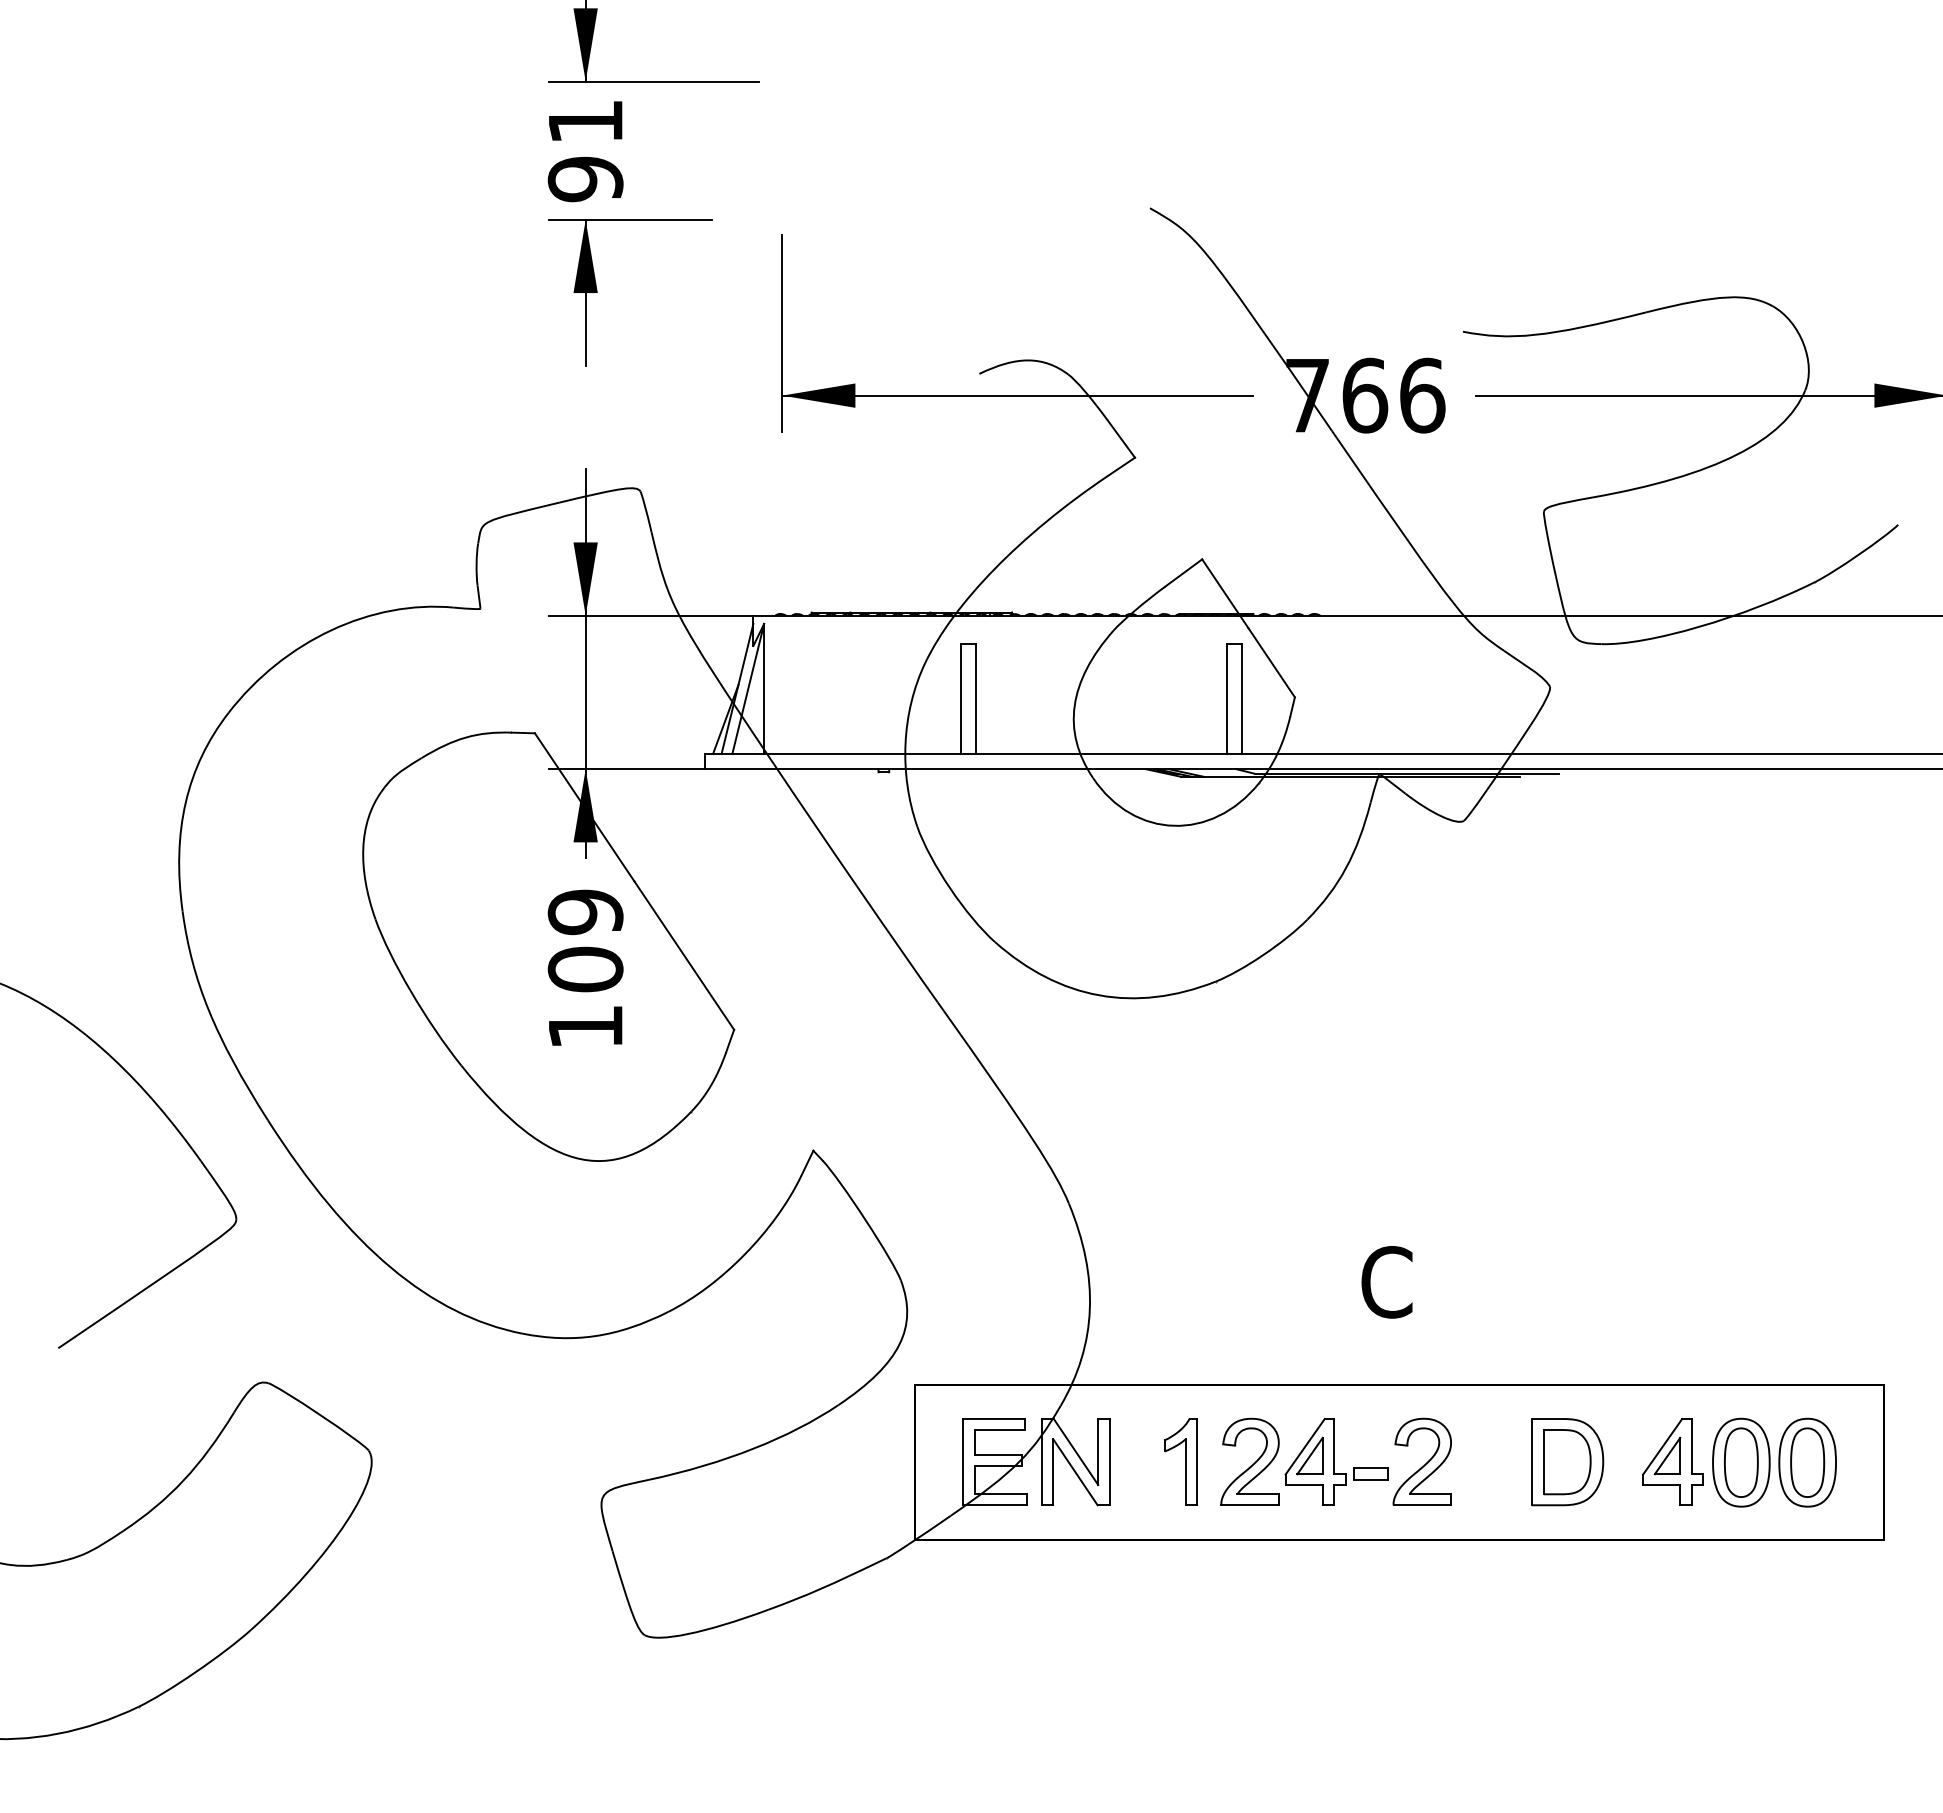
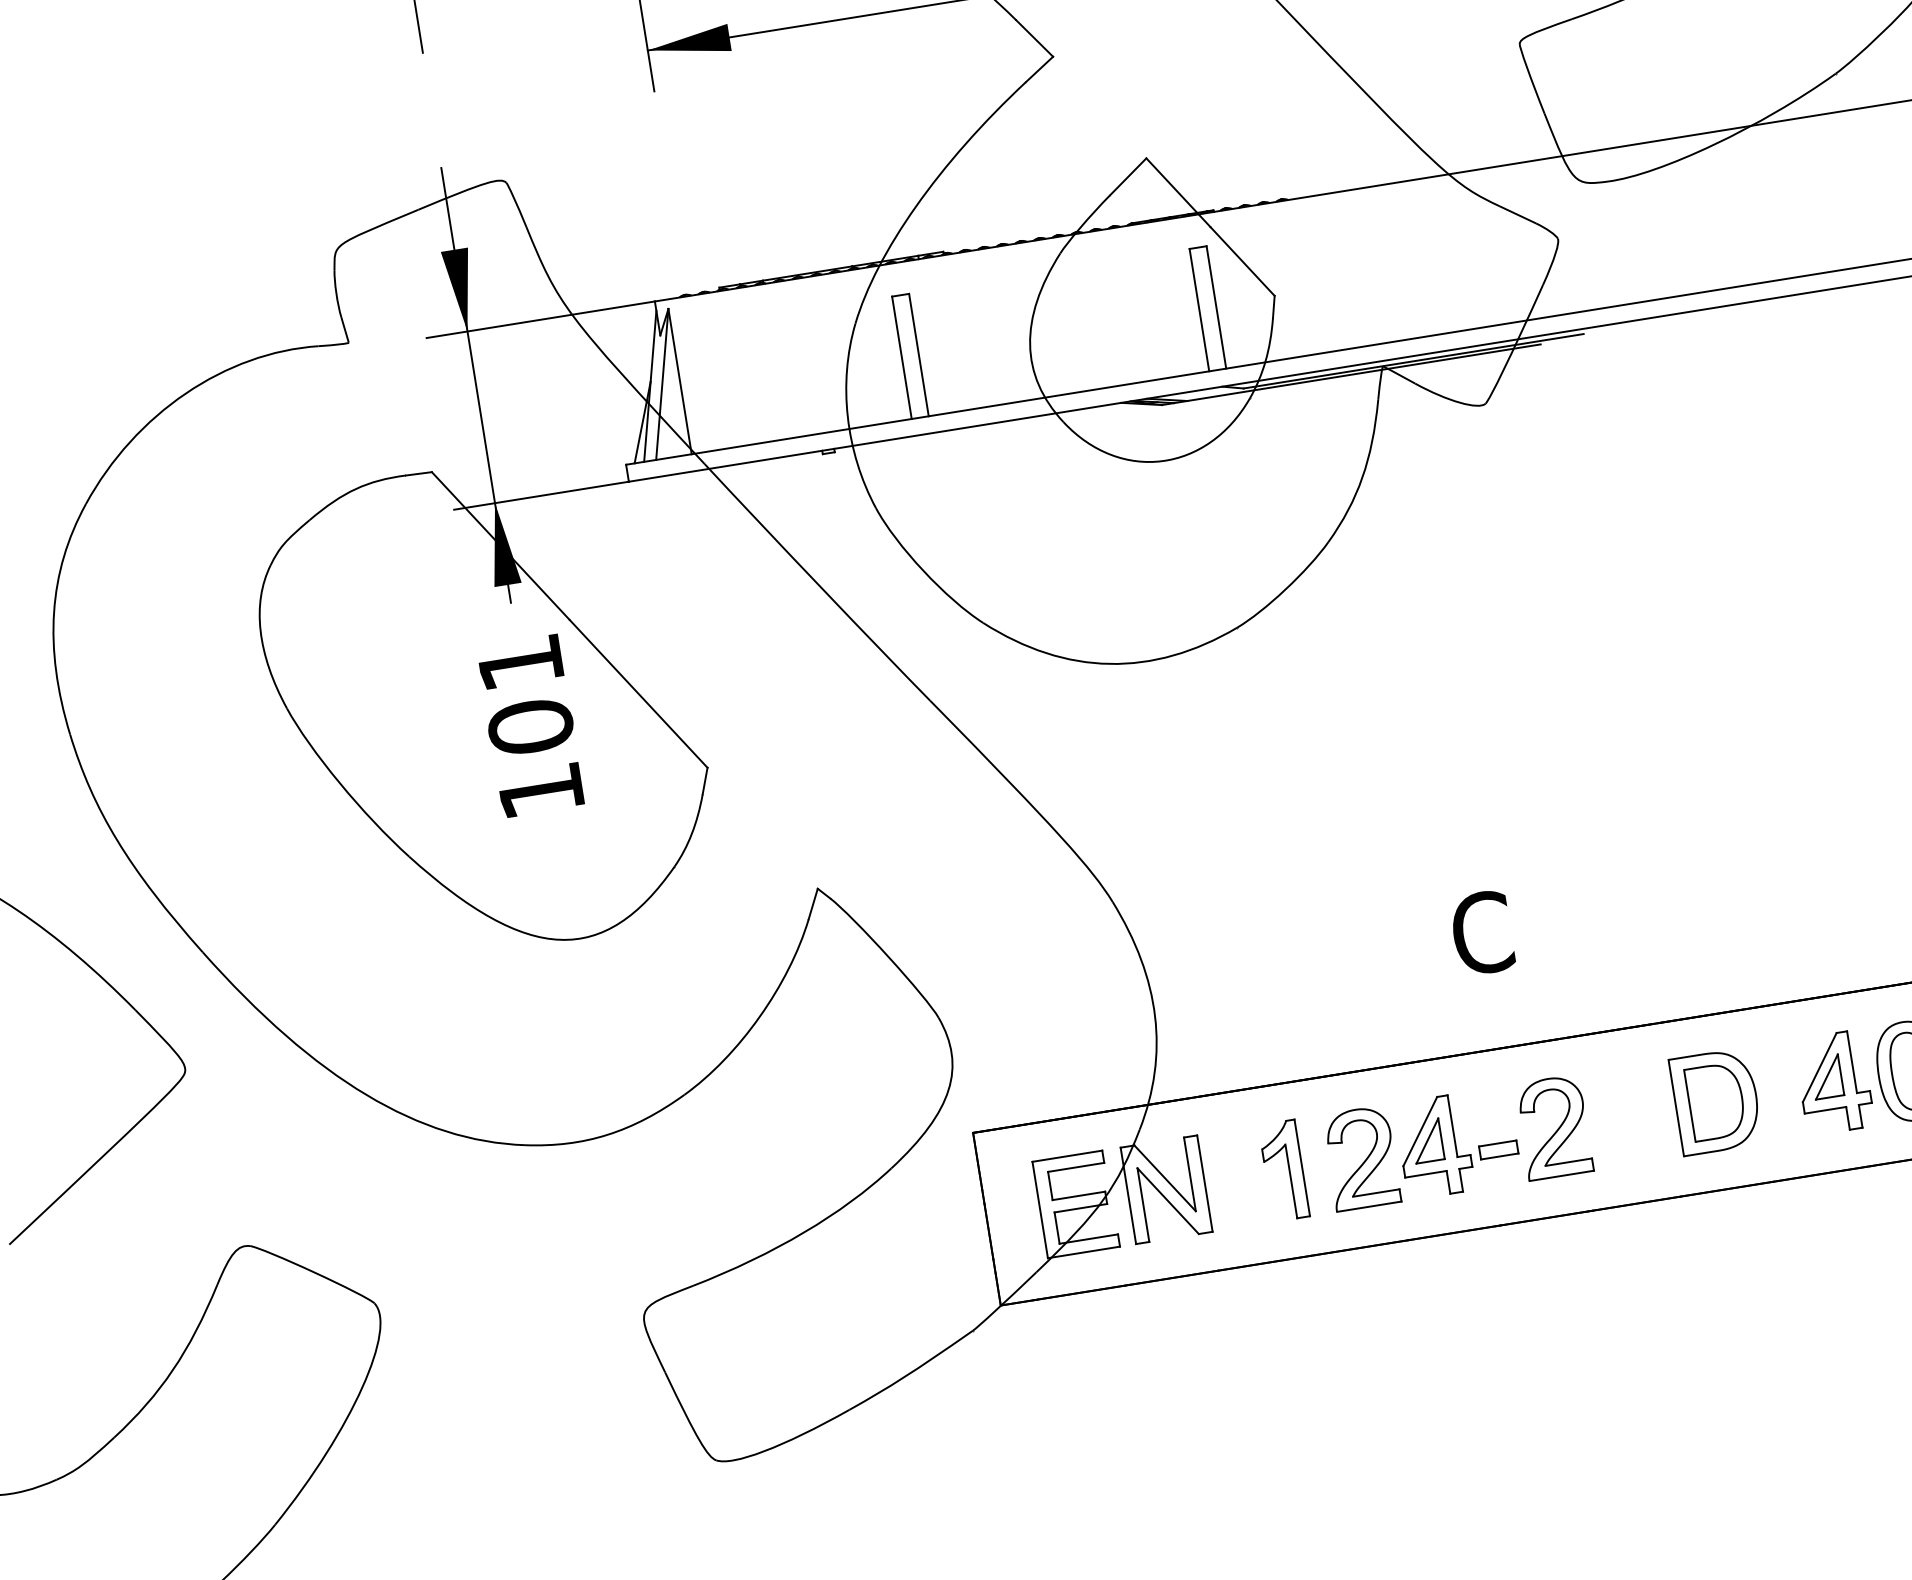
text: (585, 912) -> (520, 663), 109 -> 101

